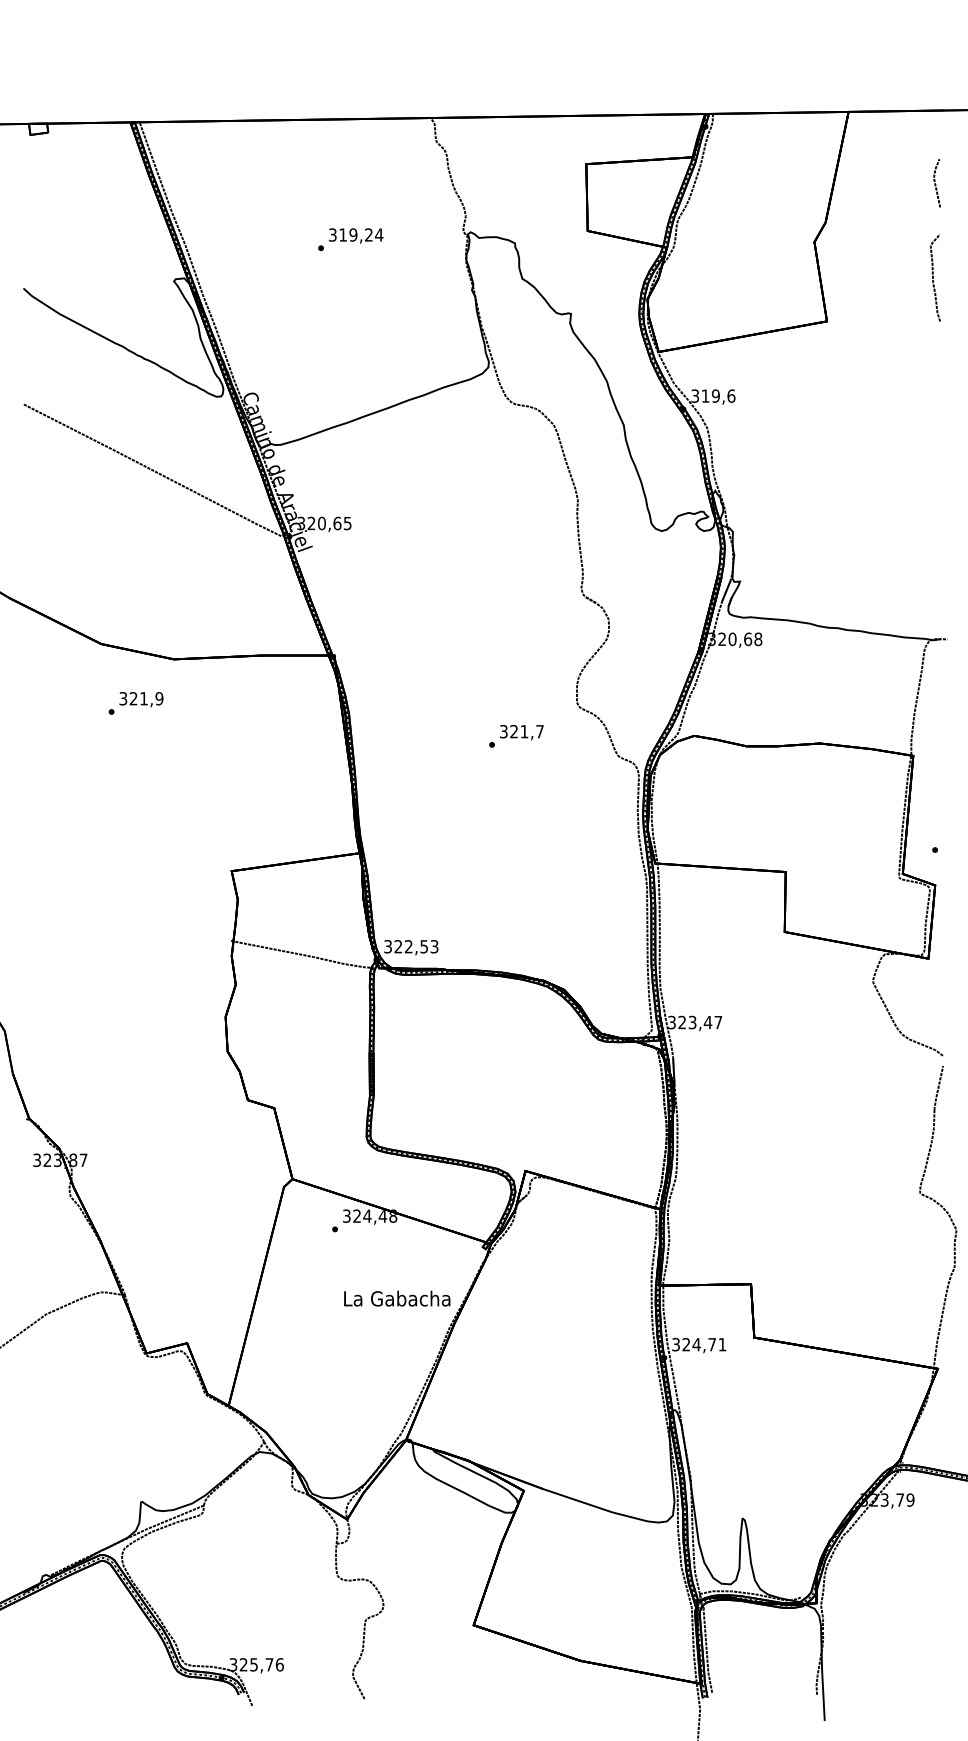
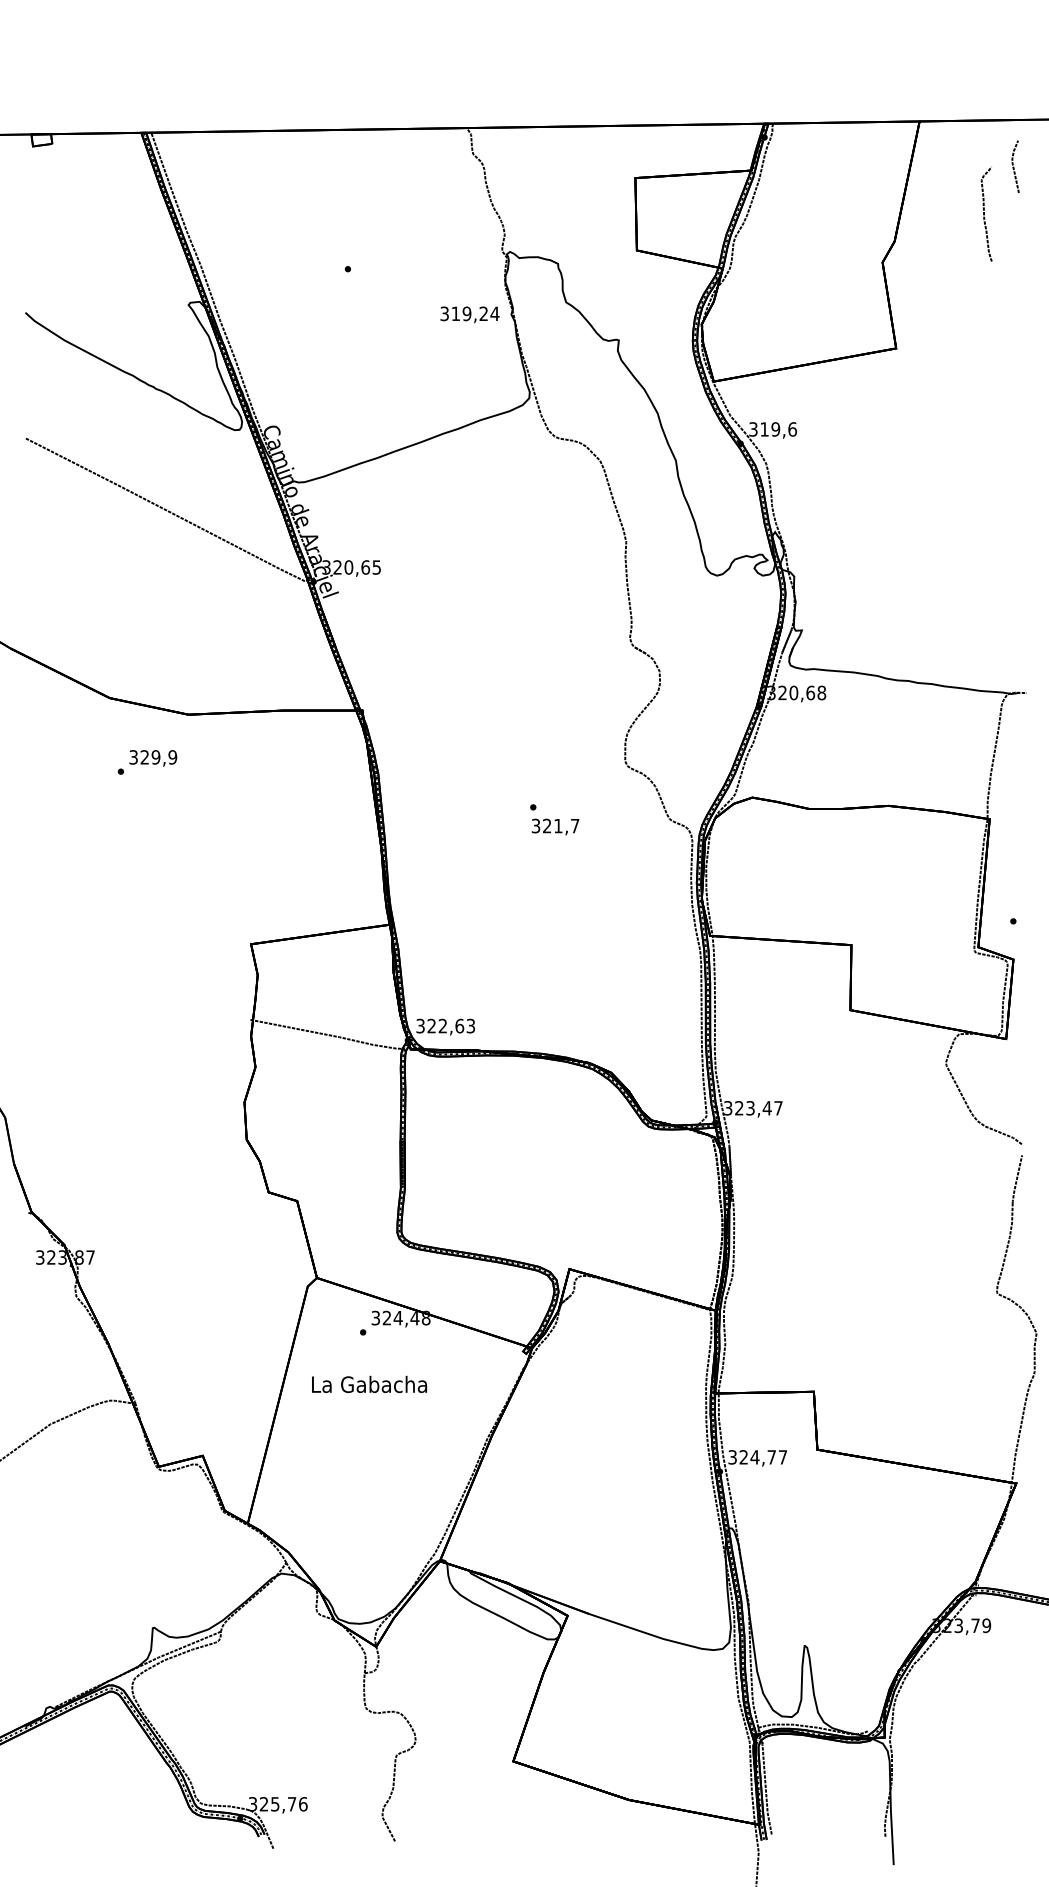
line: (936, 183) -> (1014, 167), moved
text: (355, 235) -> (469, 314), moved
curve: (933, 277) -> (984, 213), moved
text: (143, 698) -> (155, 757), 321,9 -> 329,9
text: (521, 732) -> (555, 826), moved
text: (424, 946) -> (459, 1025), 322,53 -> 322,63
text: (397, 1298) -> (369, 1384), moved
text: (723, 1344) -> (783, 1457), 324,71 -> 324,77

